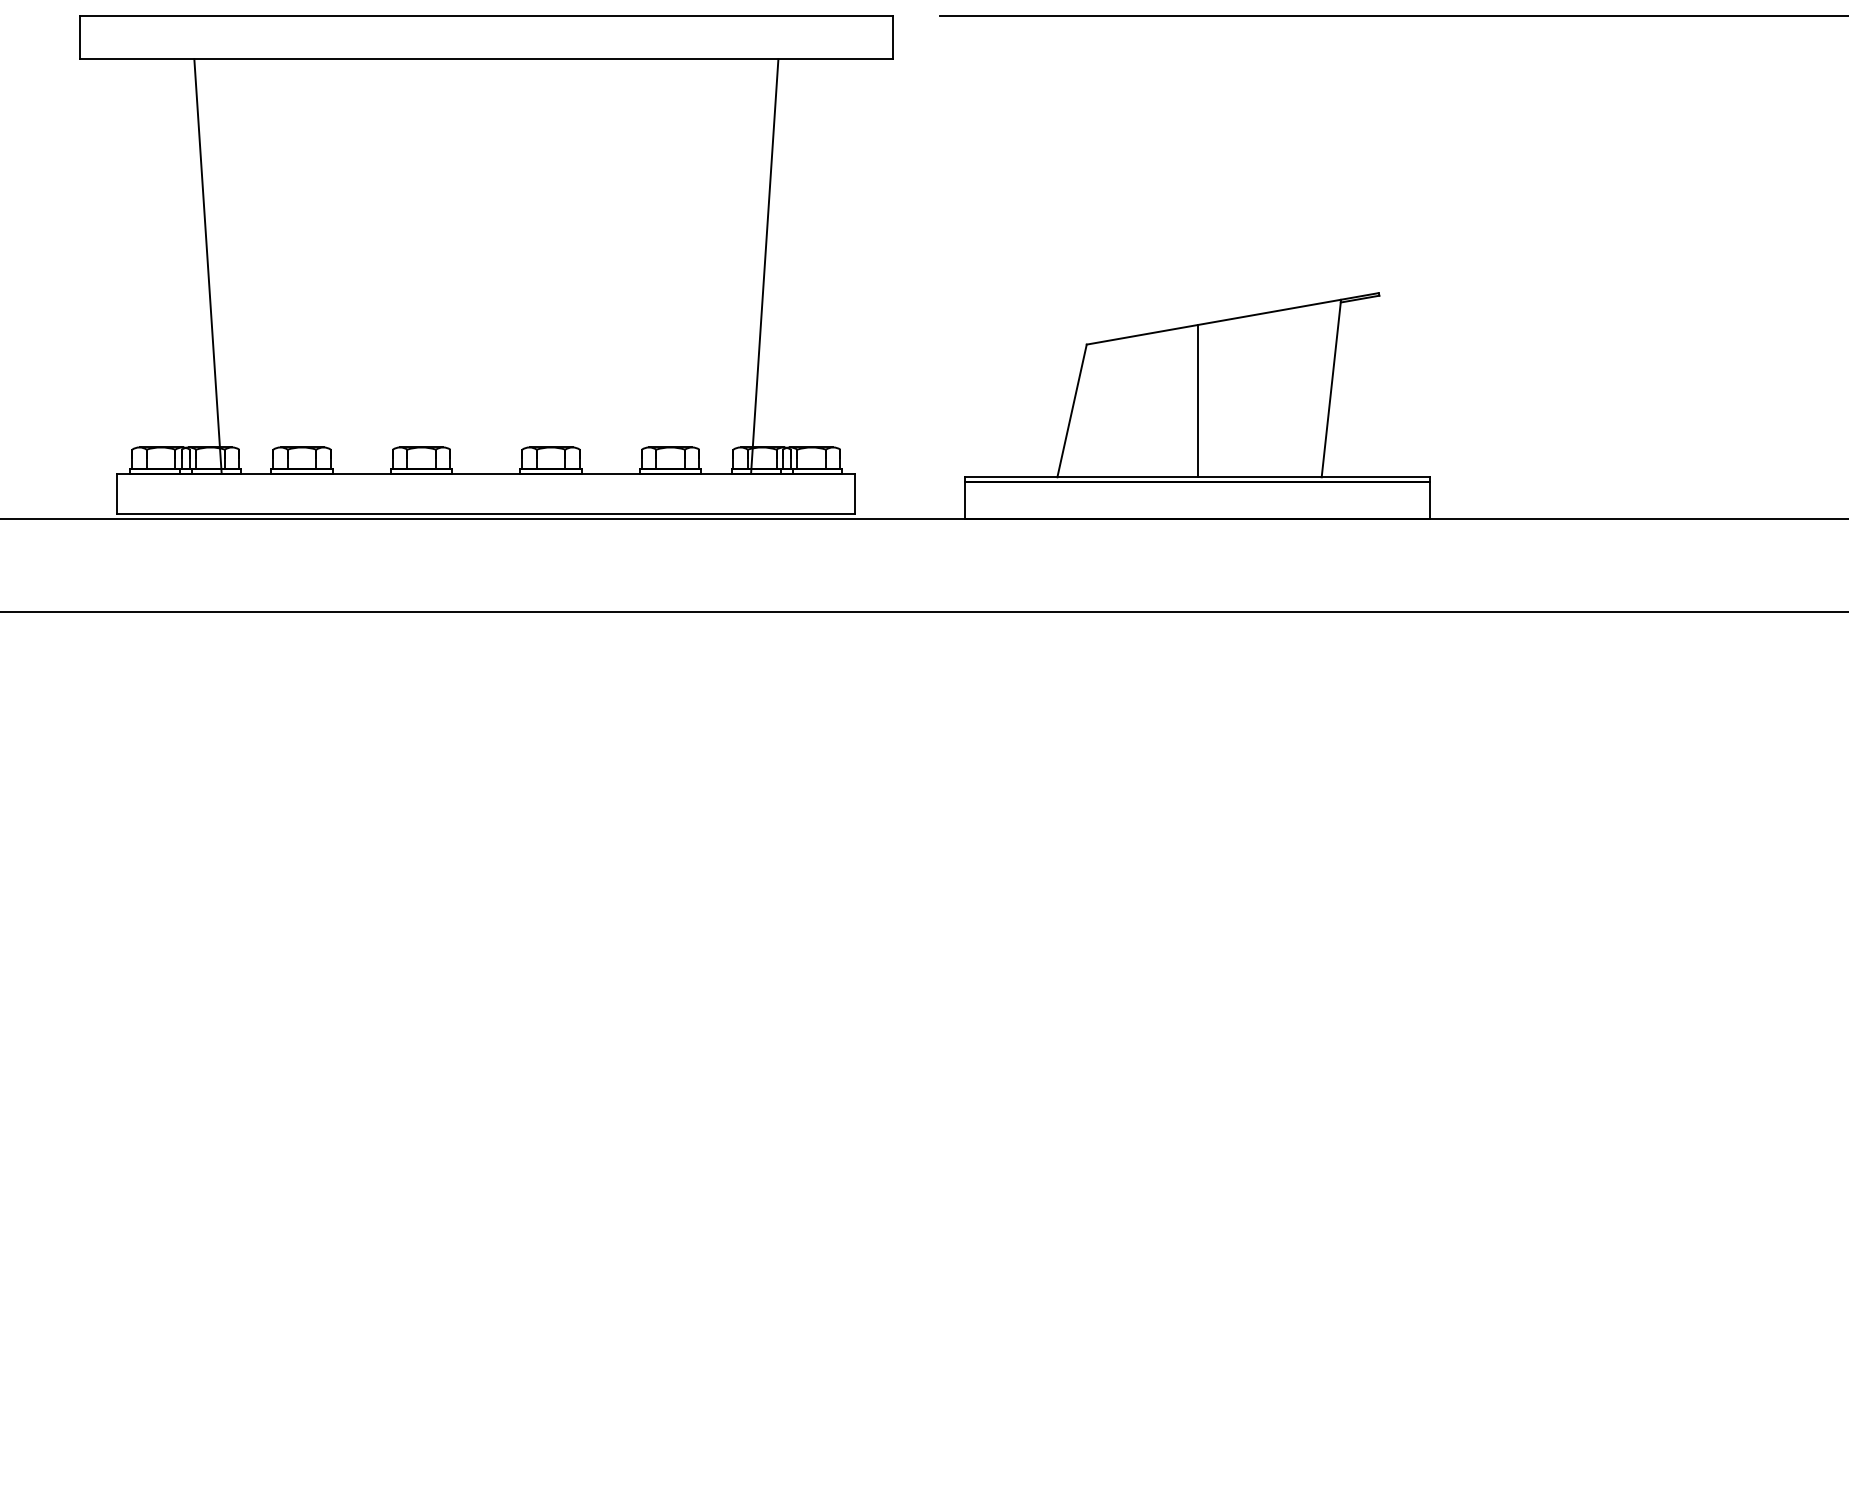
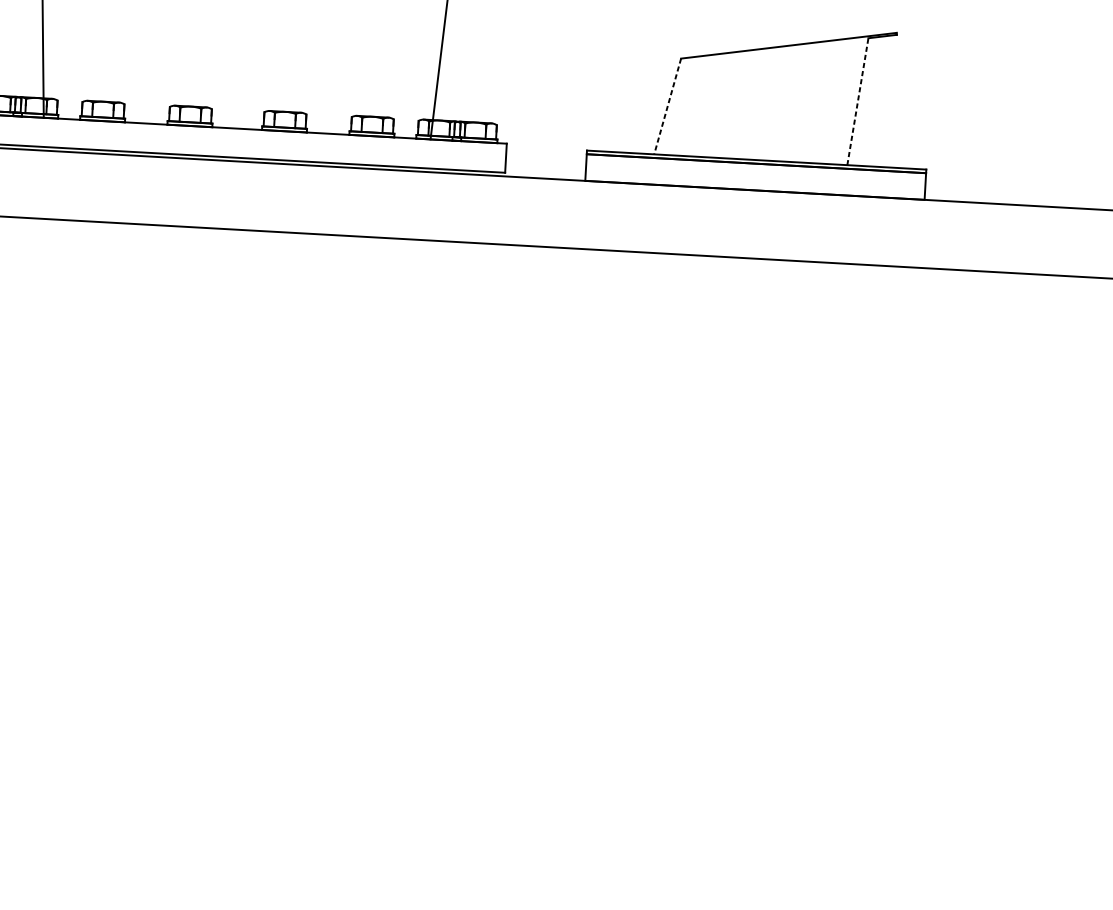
line: (1331, 388) -> (858, 100), solid -> dashed
line: (1197, 401) -> (759, 104), removed
line: (1072, 410) -> (668, 106), solid -> dashed

